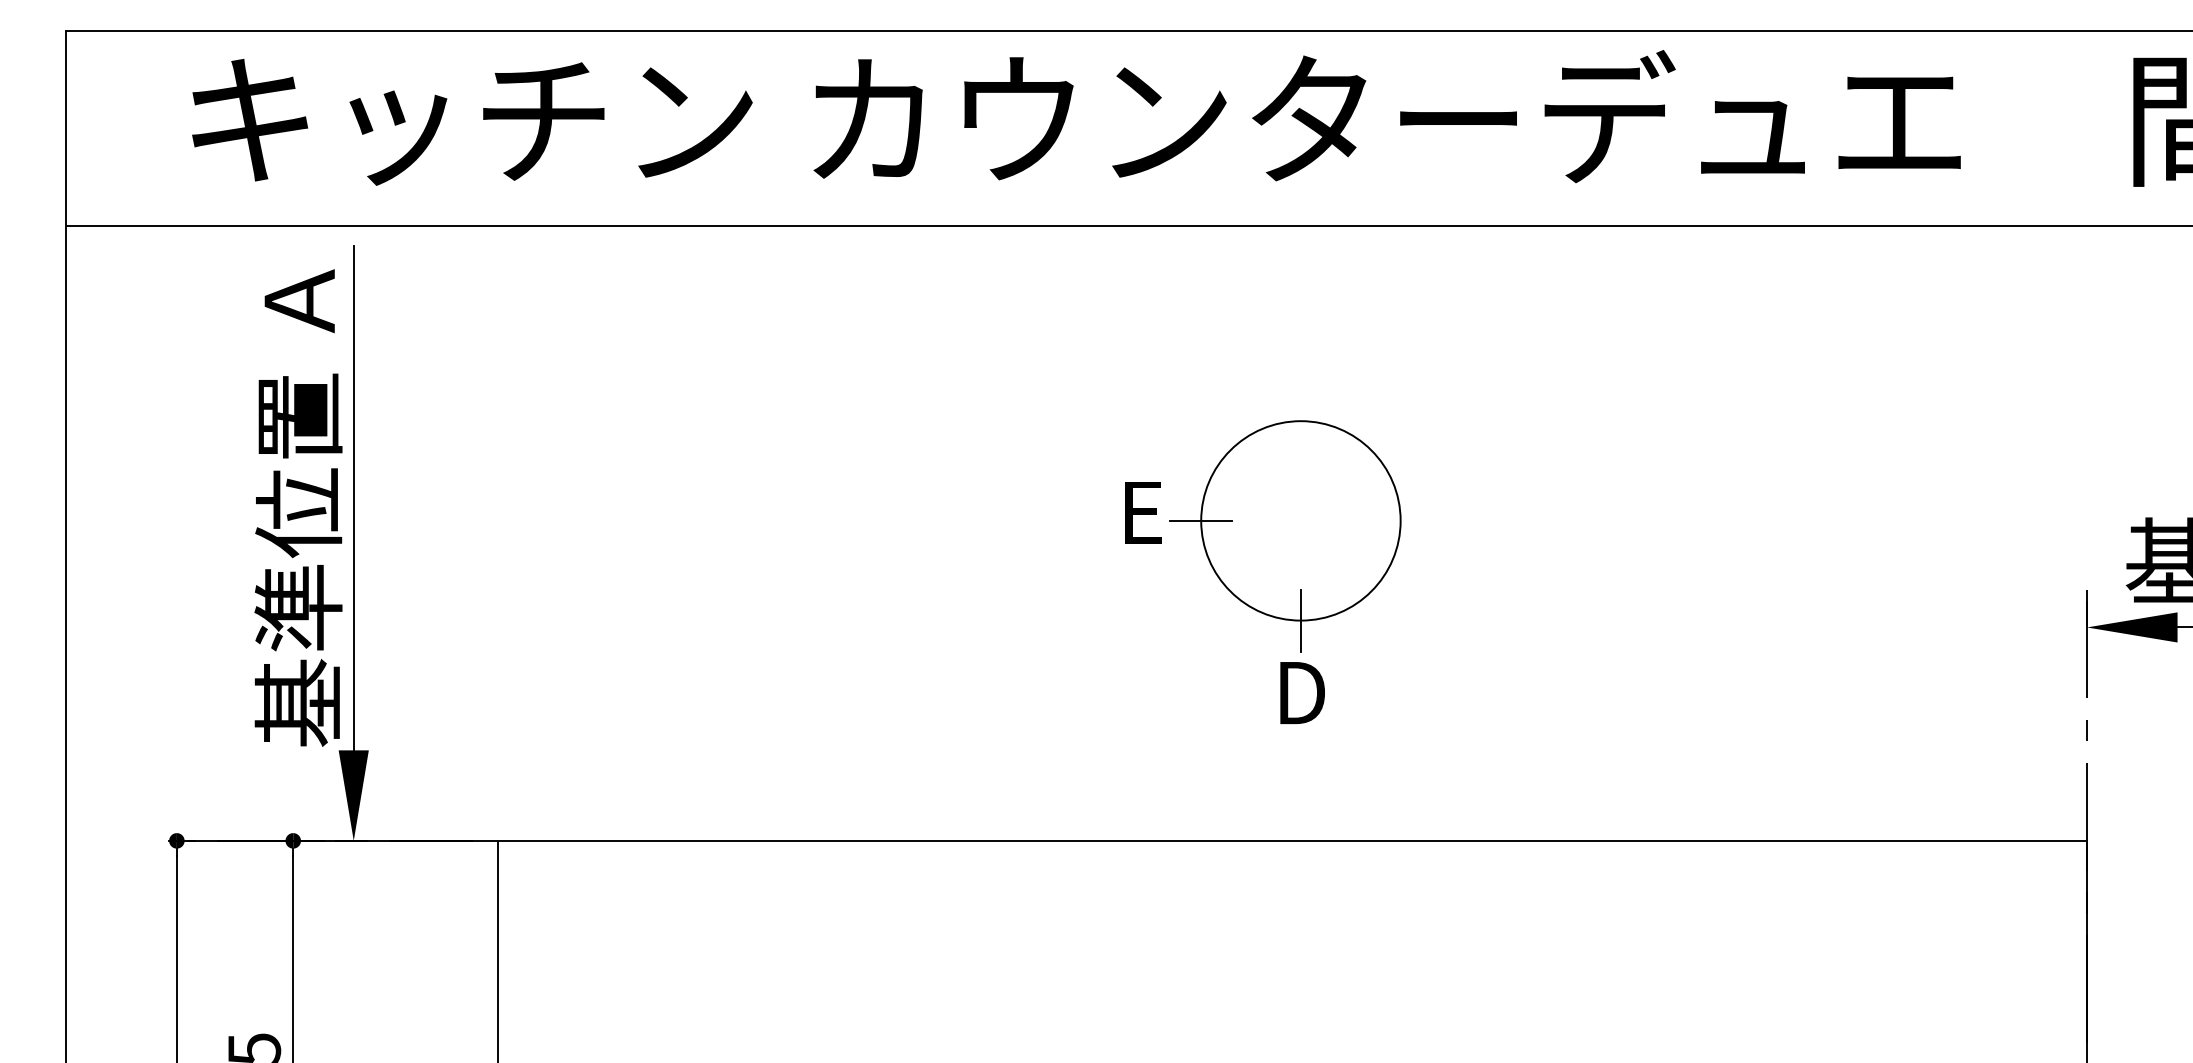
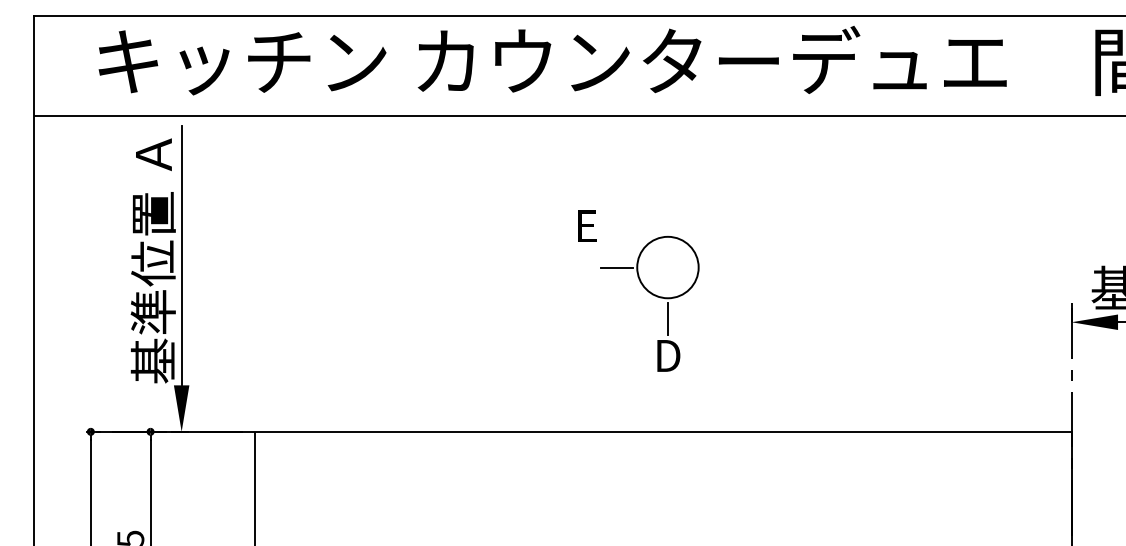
text: (1144, 511) -> (587, 225), moved
circle: (1300, 520) -> (667, 267), size x0.6

